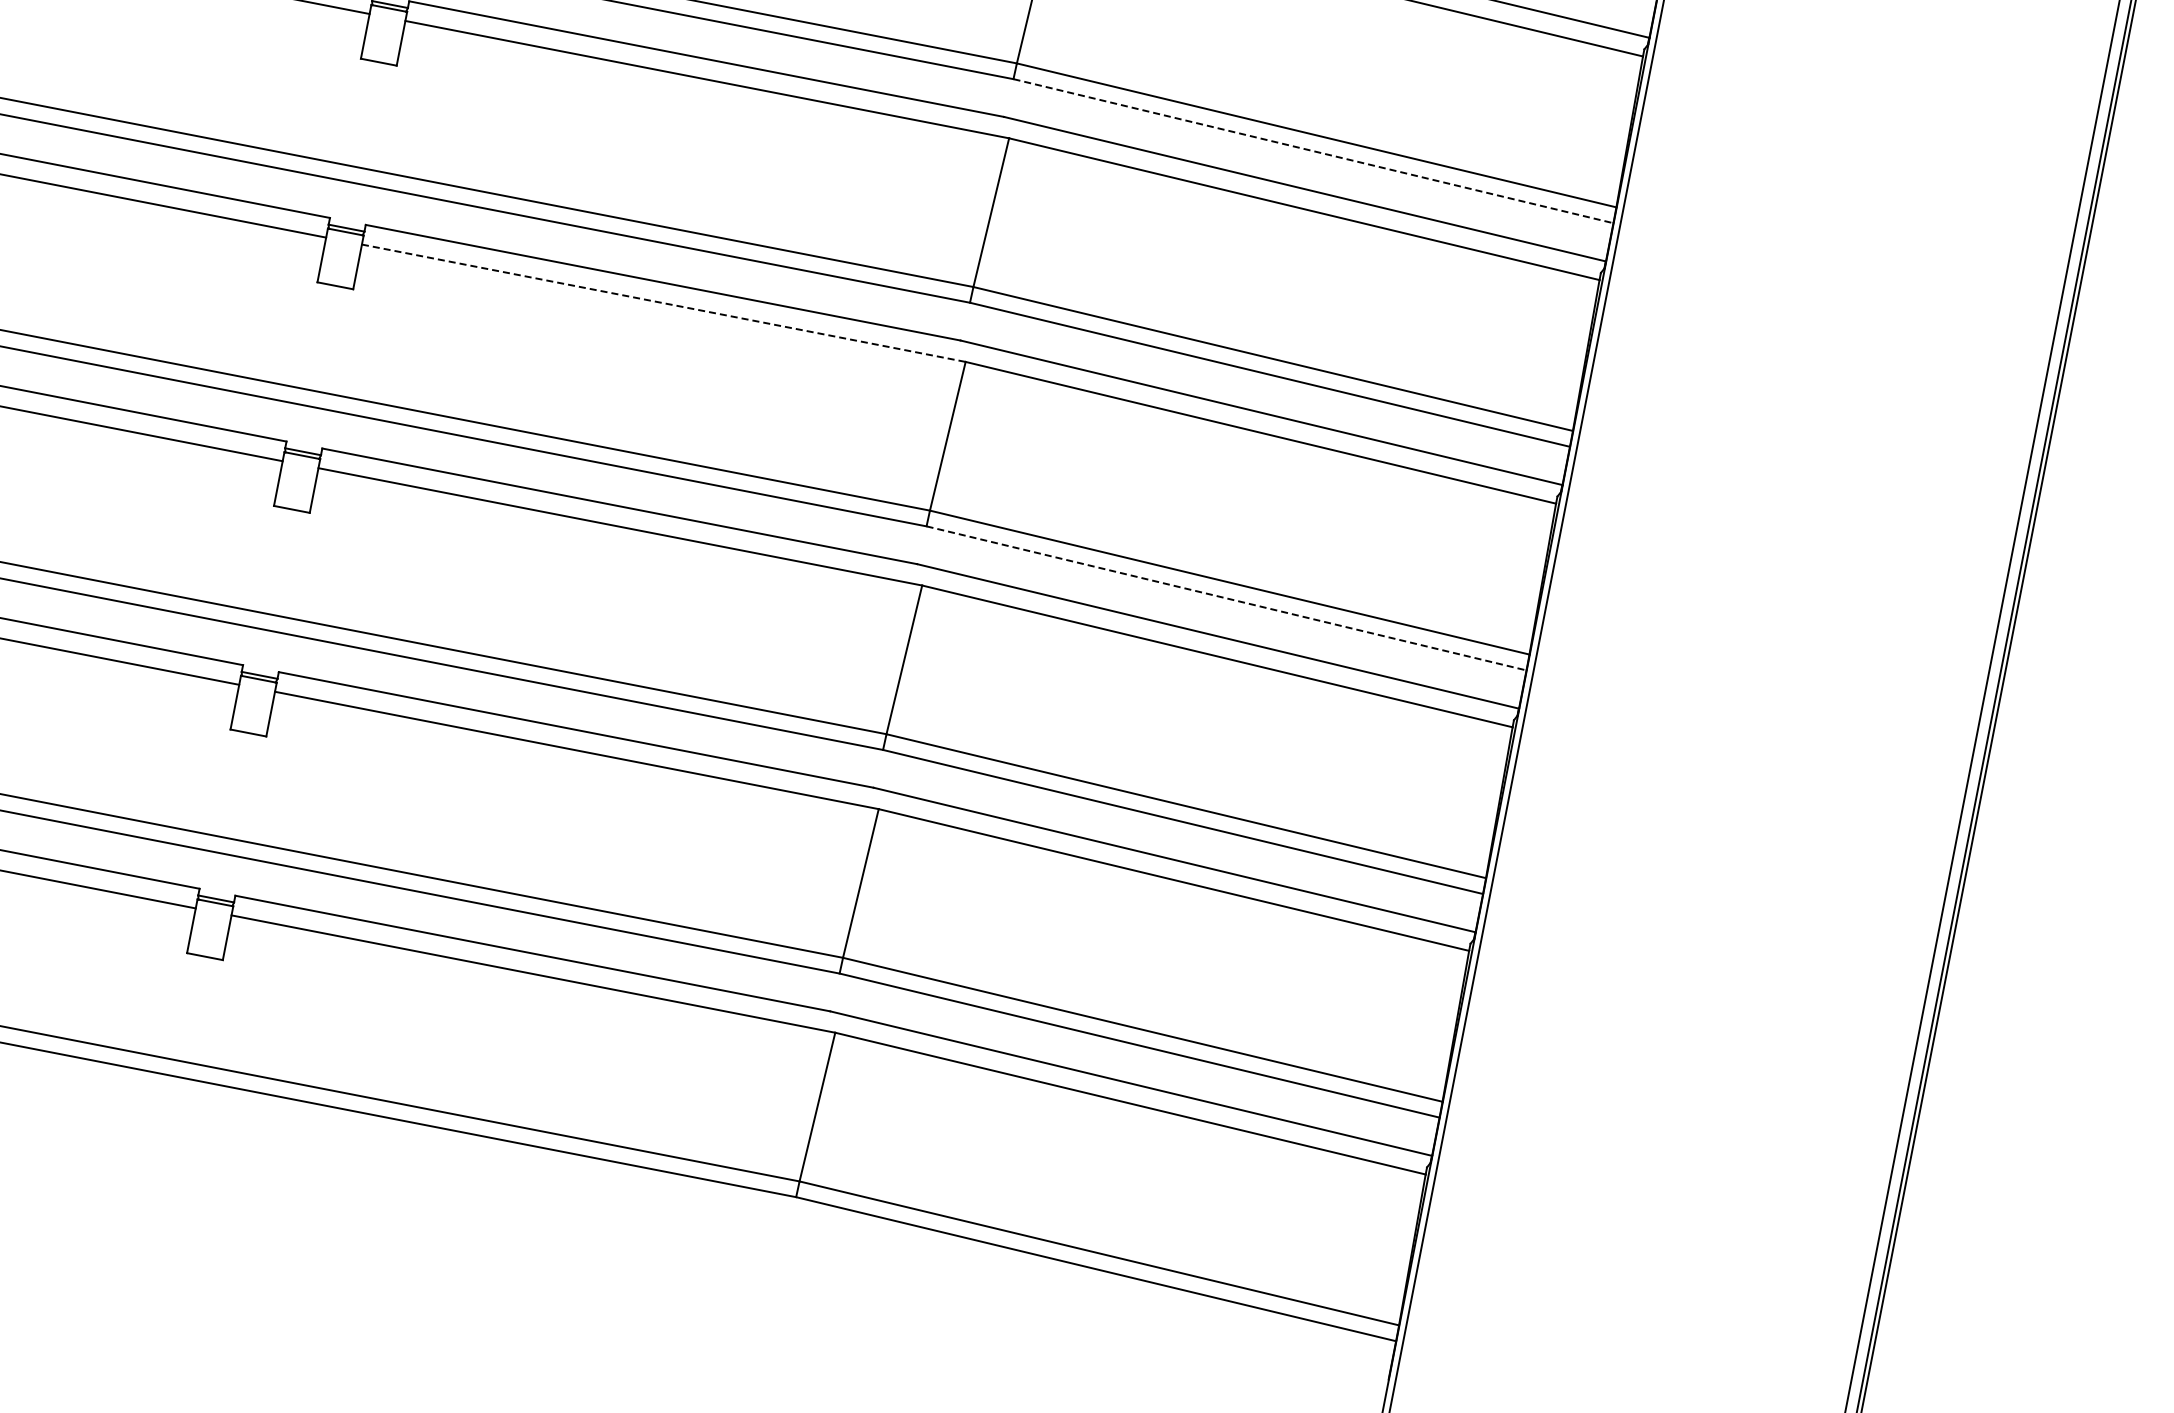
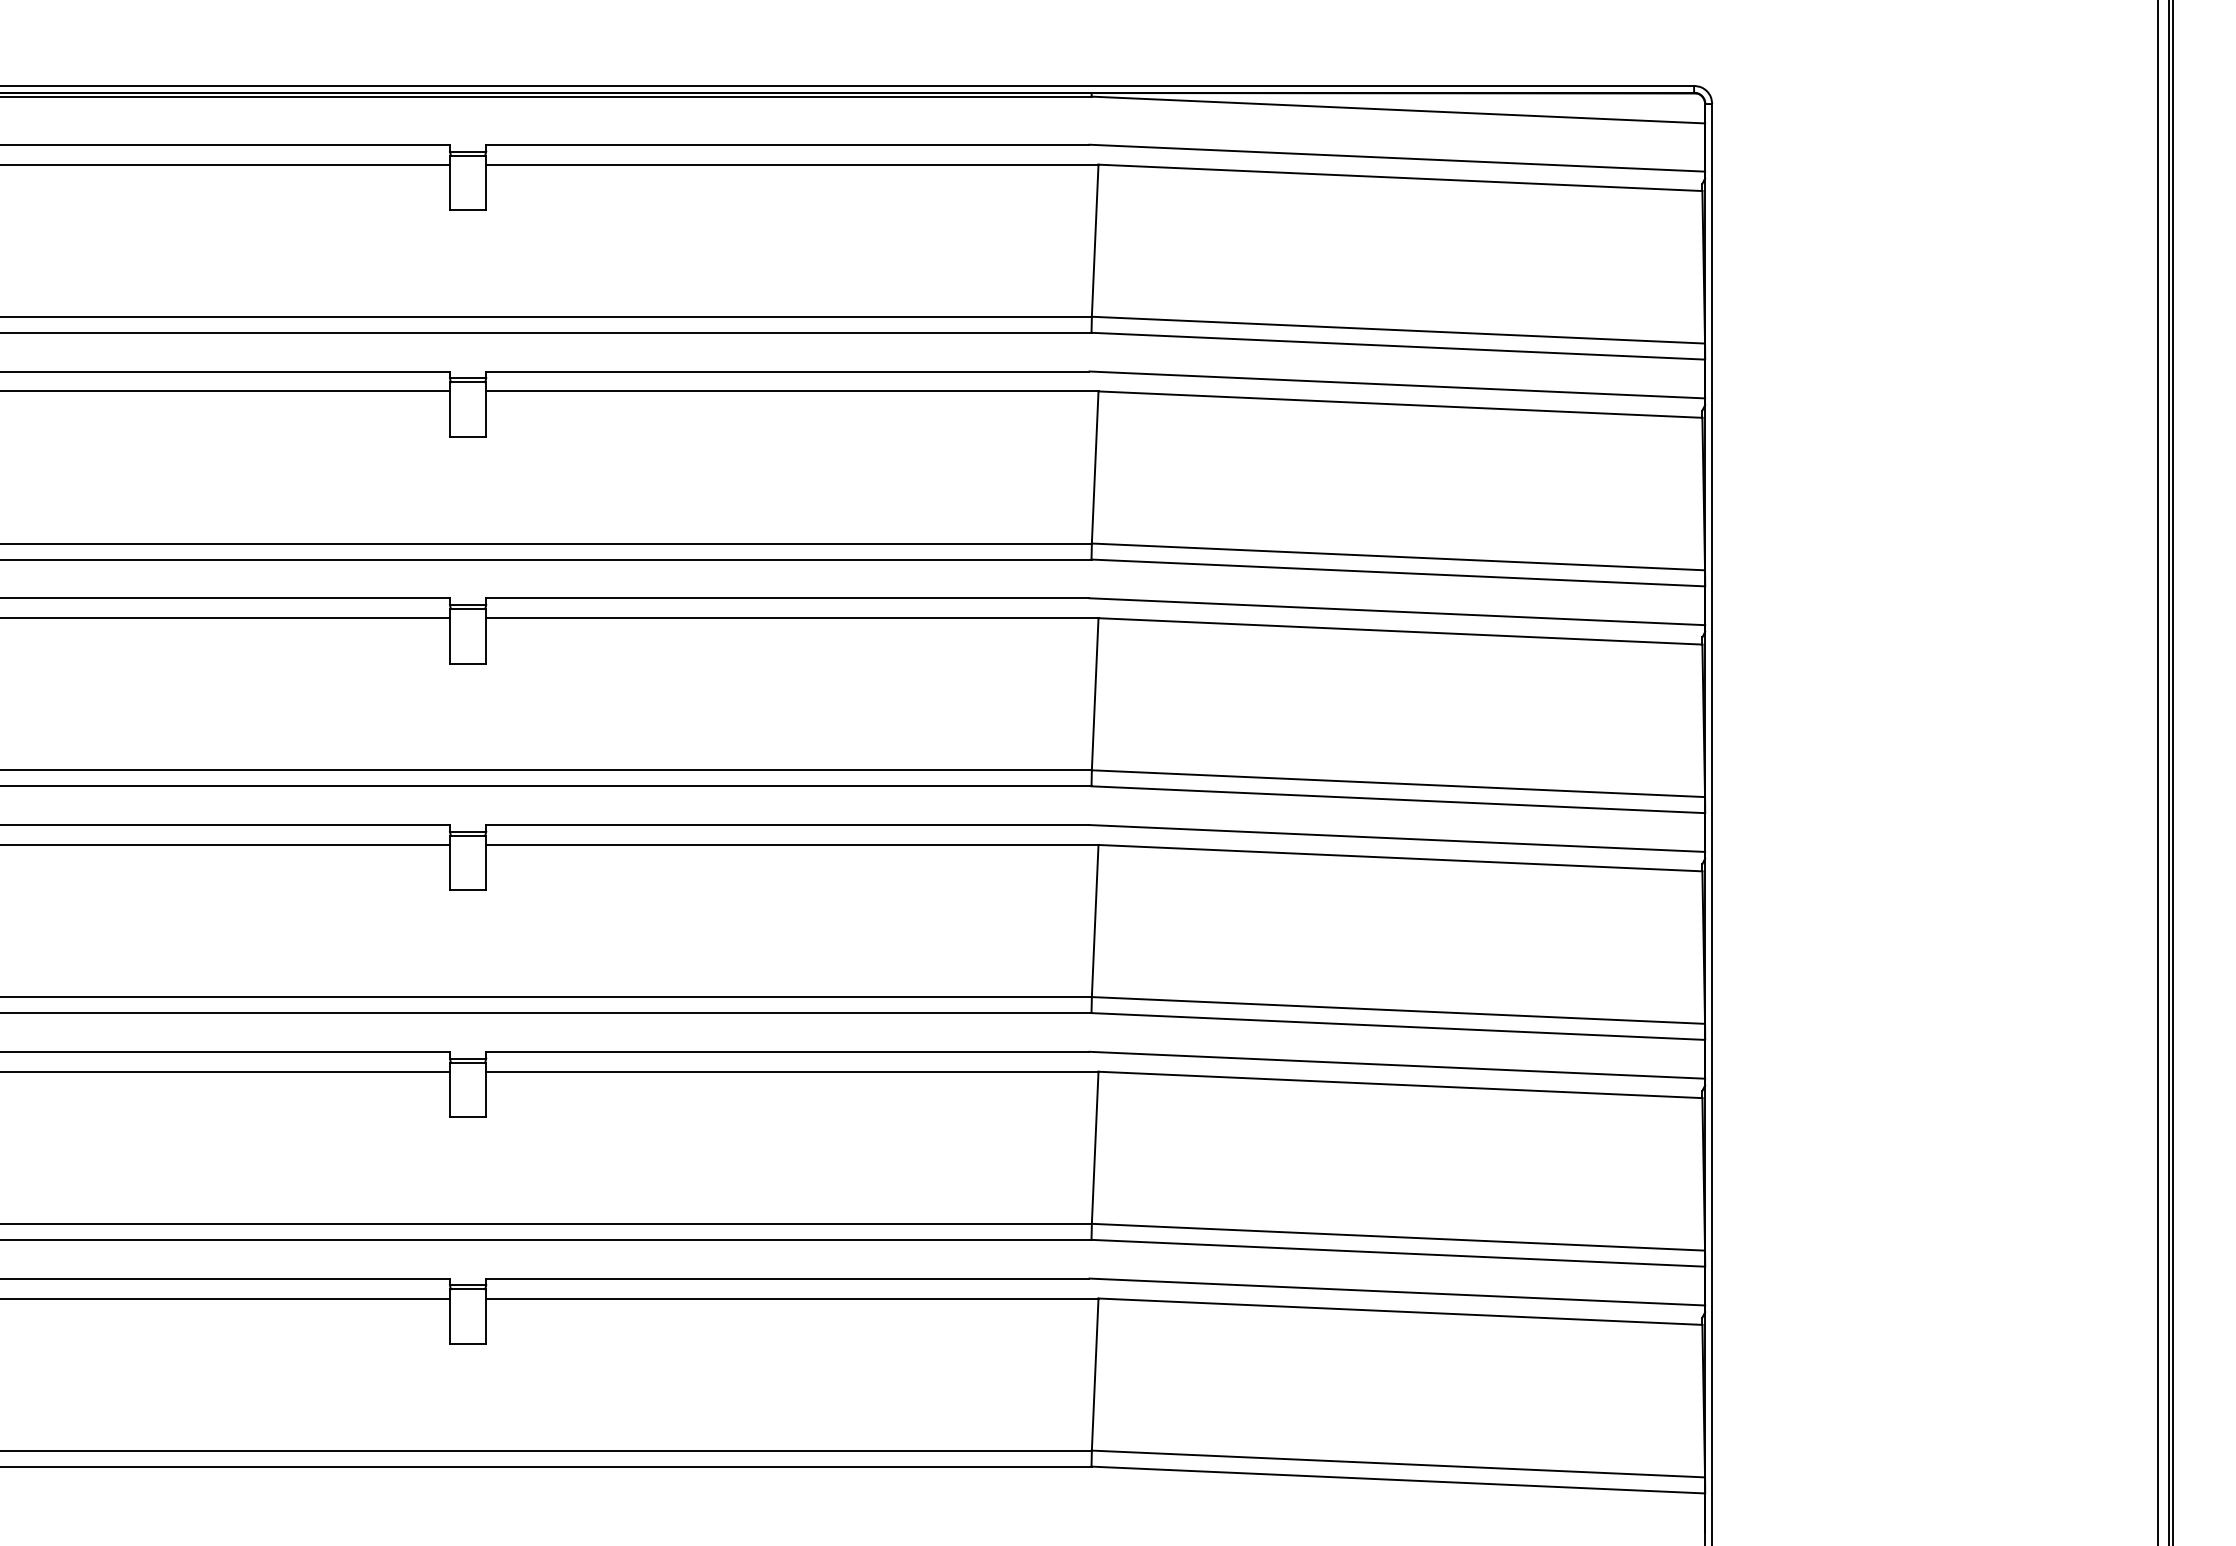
line: (1313, 151) -> (1398, 346), dashed -> solid
line: (663, 303) -> (792, 618), dashed -> solid
line: (1226, 598) -> (1398, 799), dashed -> solid

